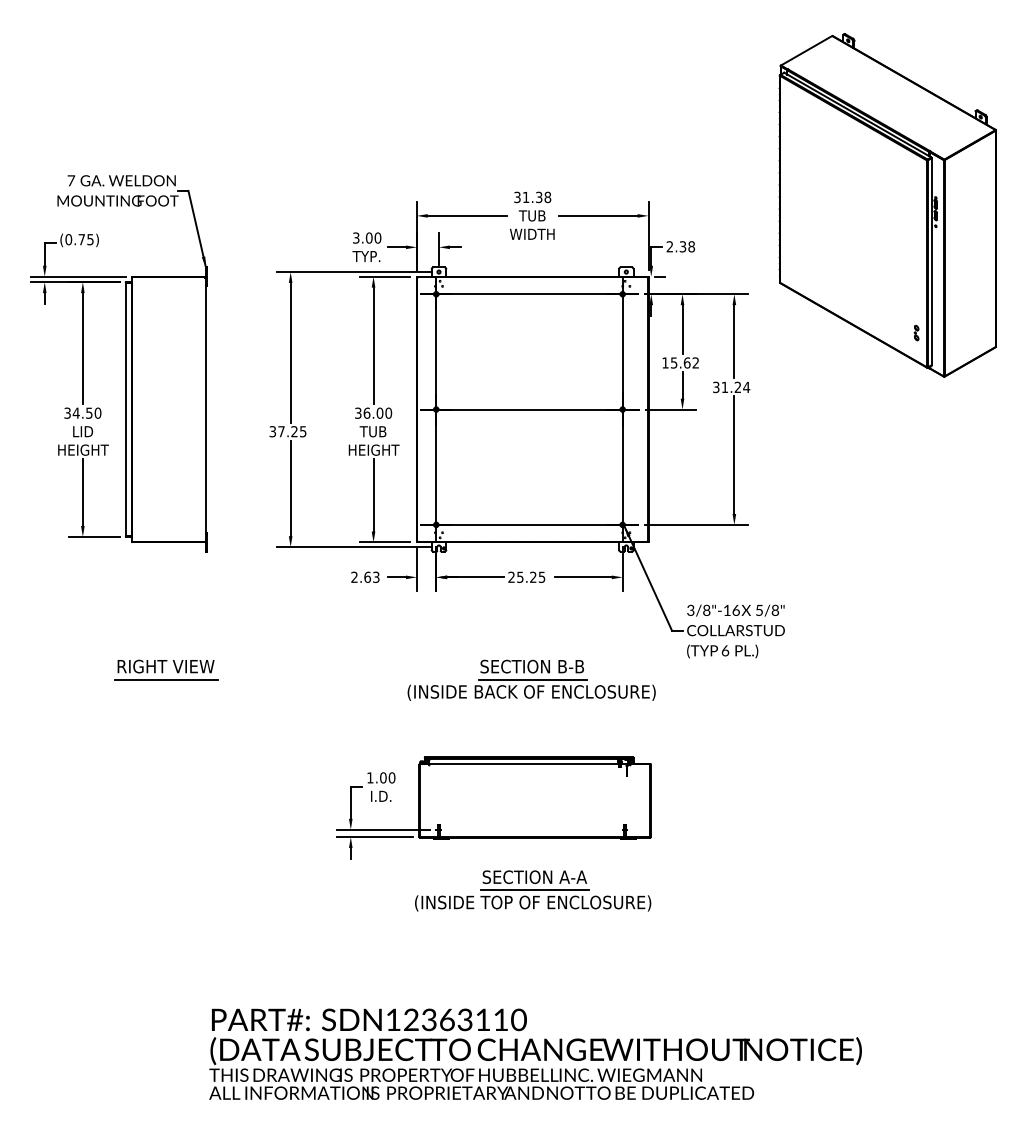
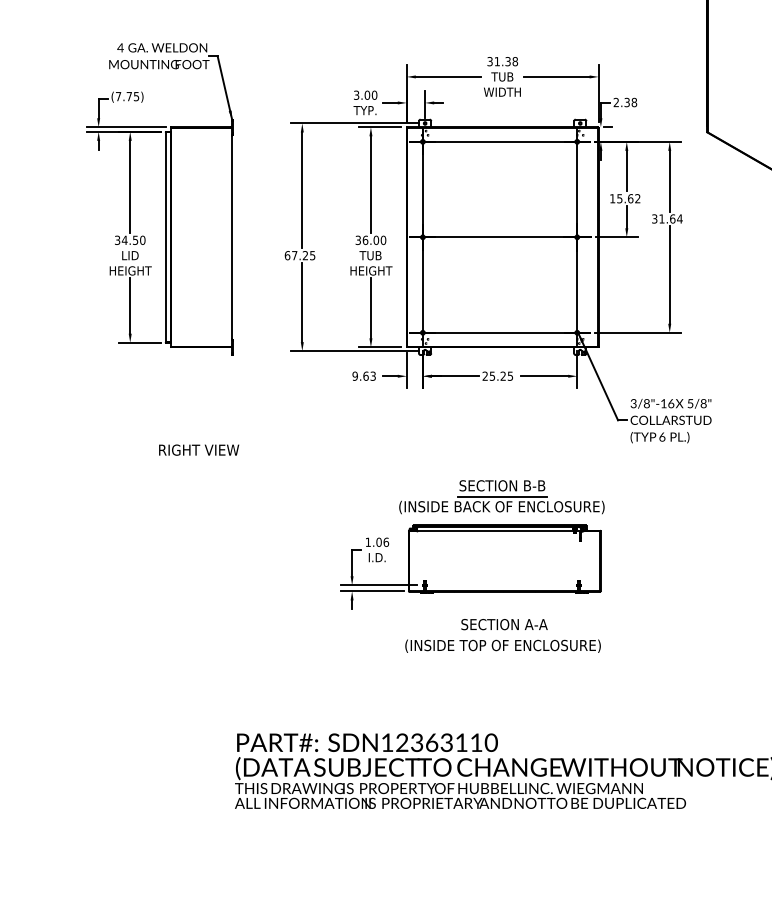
text: (71, 180) -> (120, 47), 7 -> 4
text: (68, 239) -> (118, 96), (0.75) -> (7.75)
text: (737, 387) -> (672, 219), 31.24 -> 31.64
text: (272, 431) -> (287, 255), 37.25 -> 67.25
text: (354, 576) -> (355, 375), 2.63 -> 9.63
line: (166, 679) -> (199, 460), removed
part: (531, 679) -> (501, 496), moved
text: (392, 777) -> (386, 542), 1.00 -> 1.06
line: (534, 890) -> (504, 635), removed

